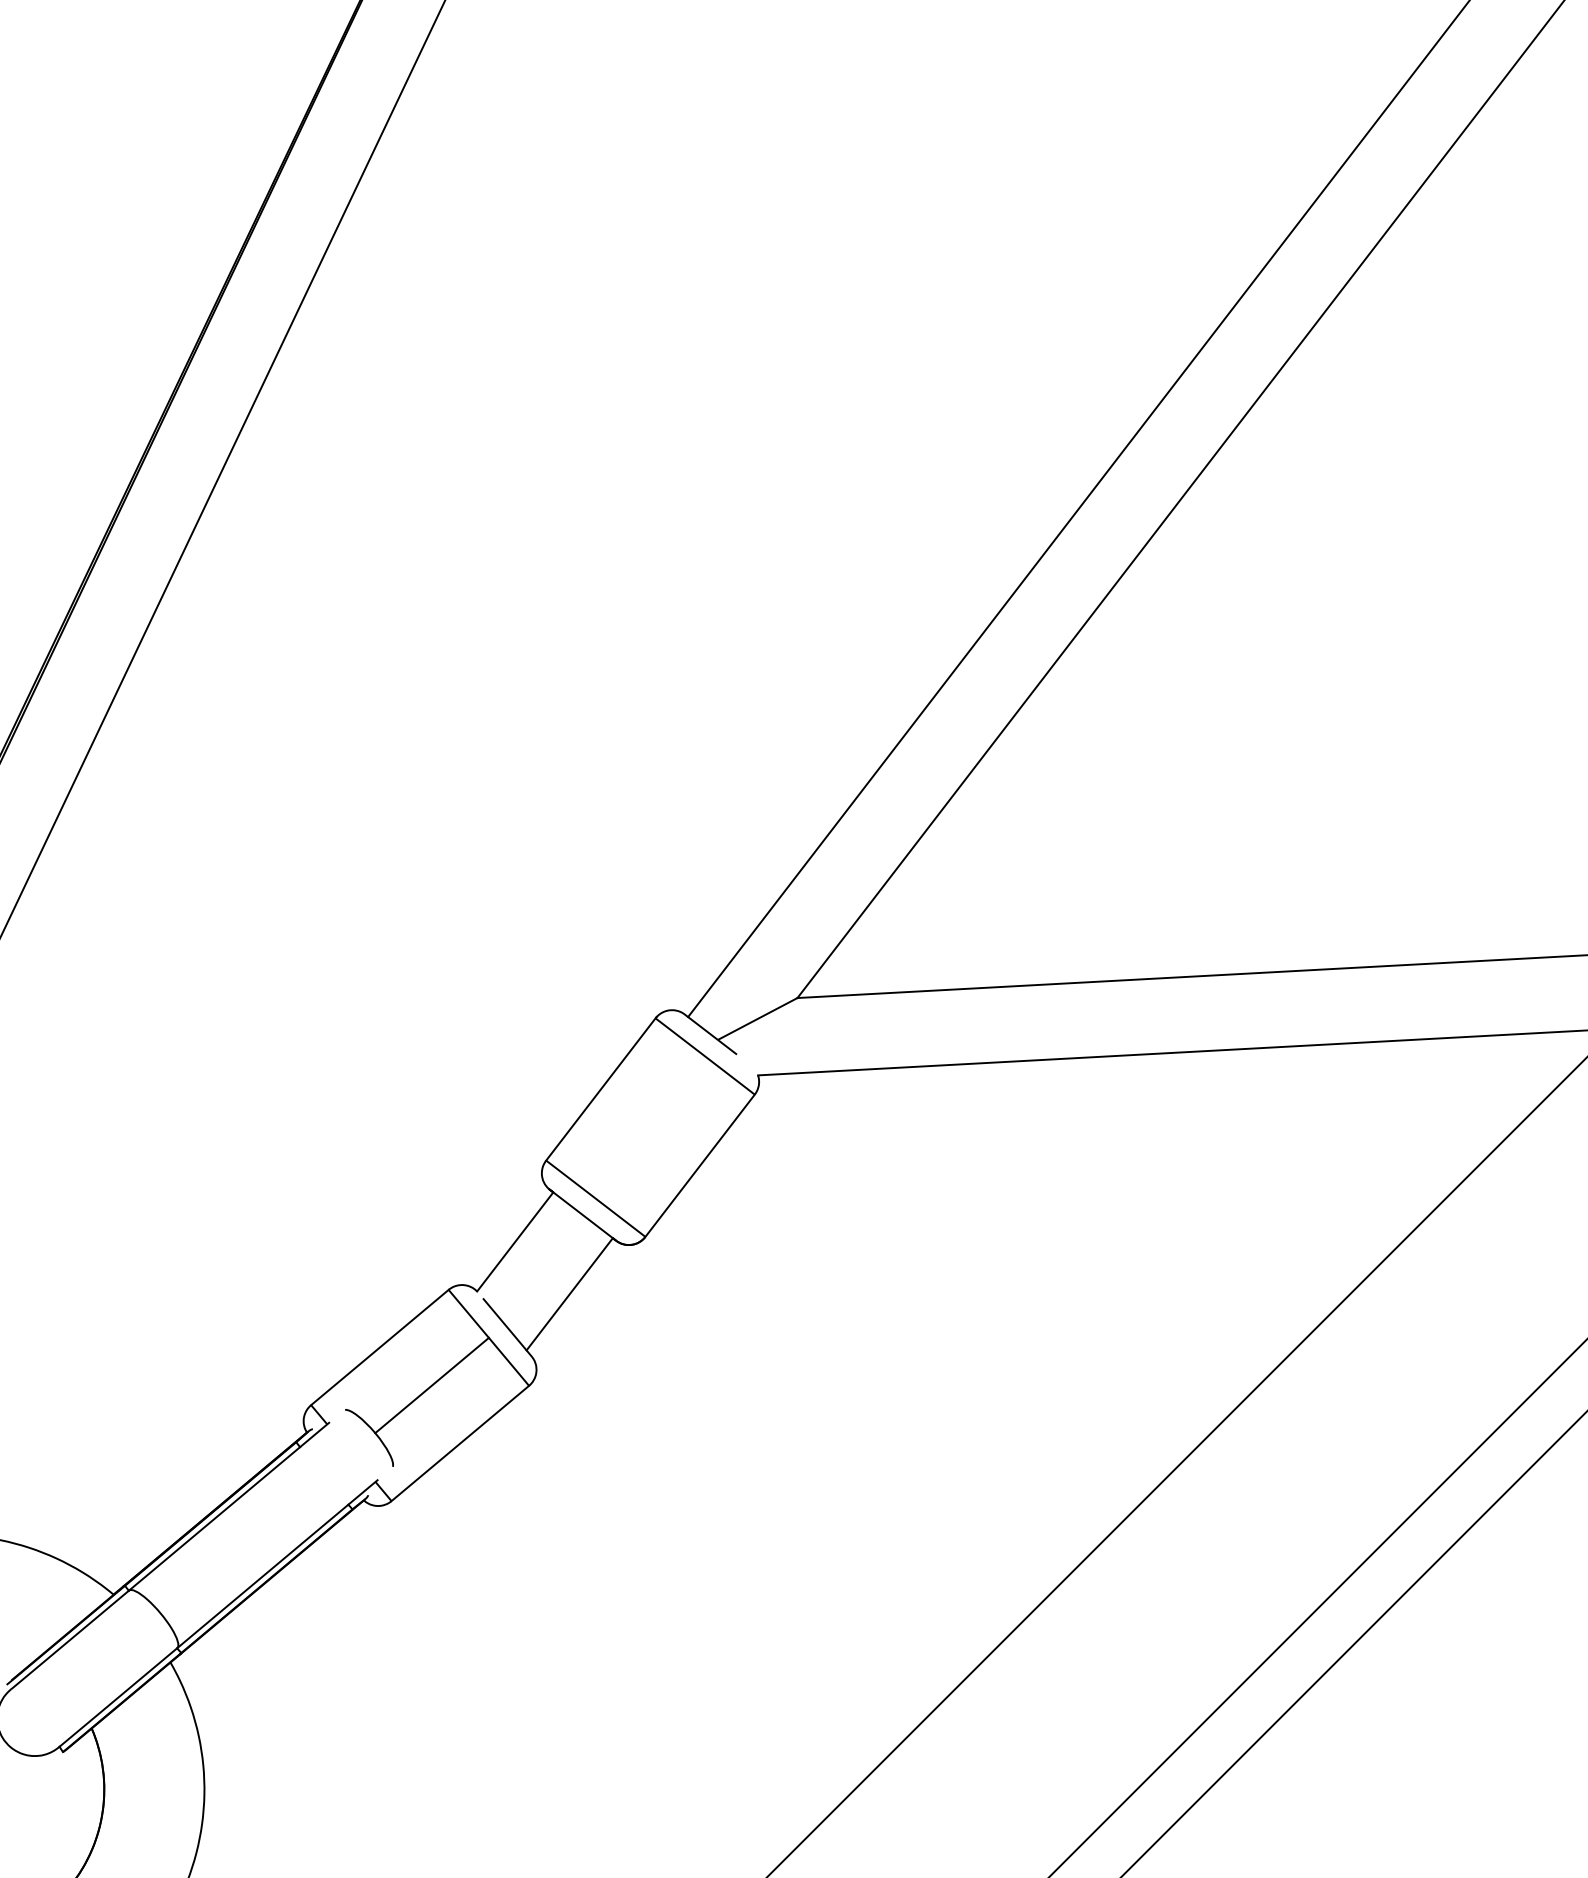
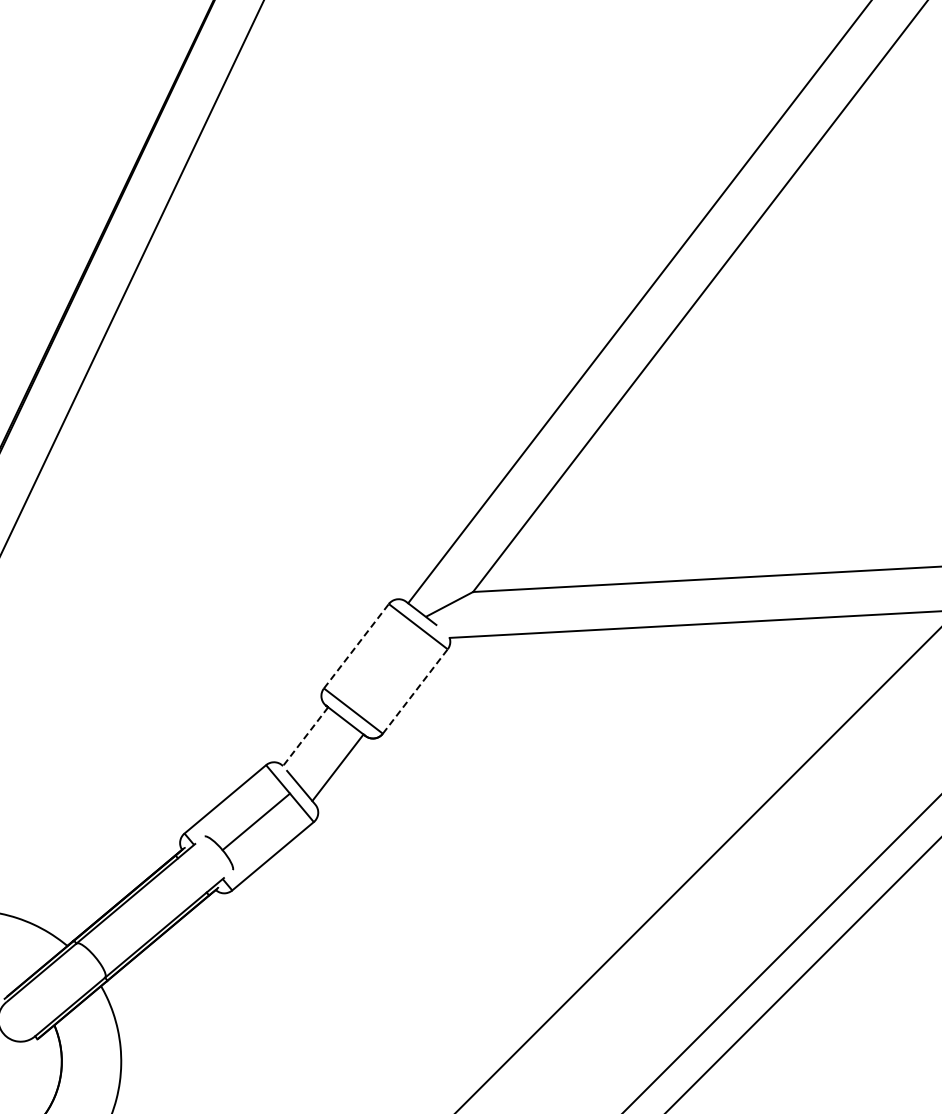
line: (600, 1088) -> (356, 645), solid -> dashed
line: (700, 1165) -> (415, 691), solid -> dashed
line: (515, 1243) -> (305, 737), solid -> dashed

